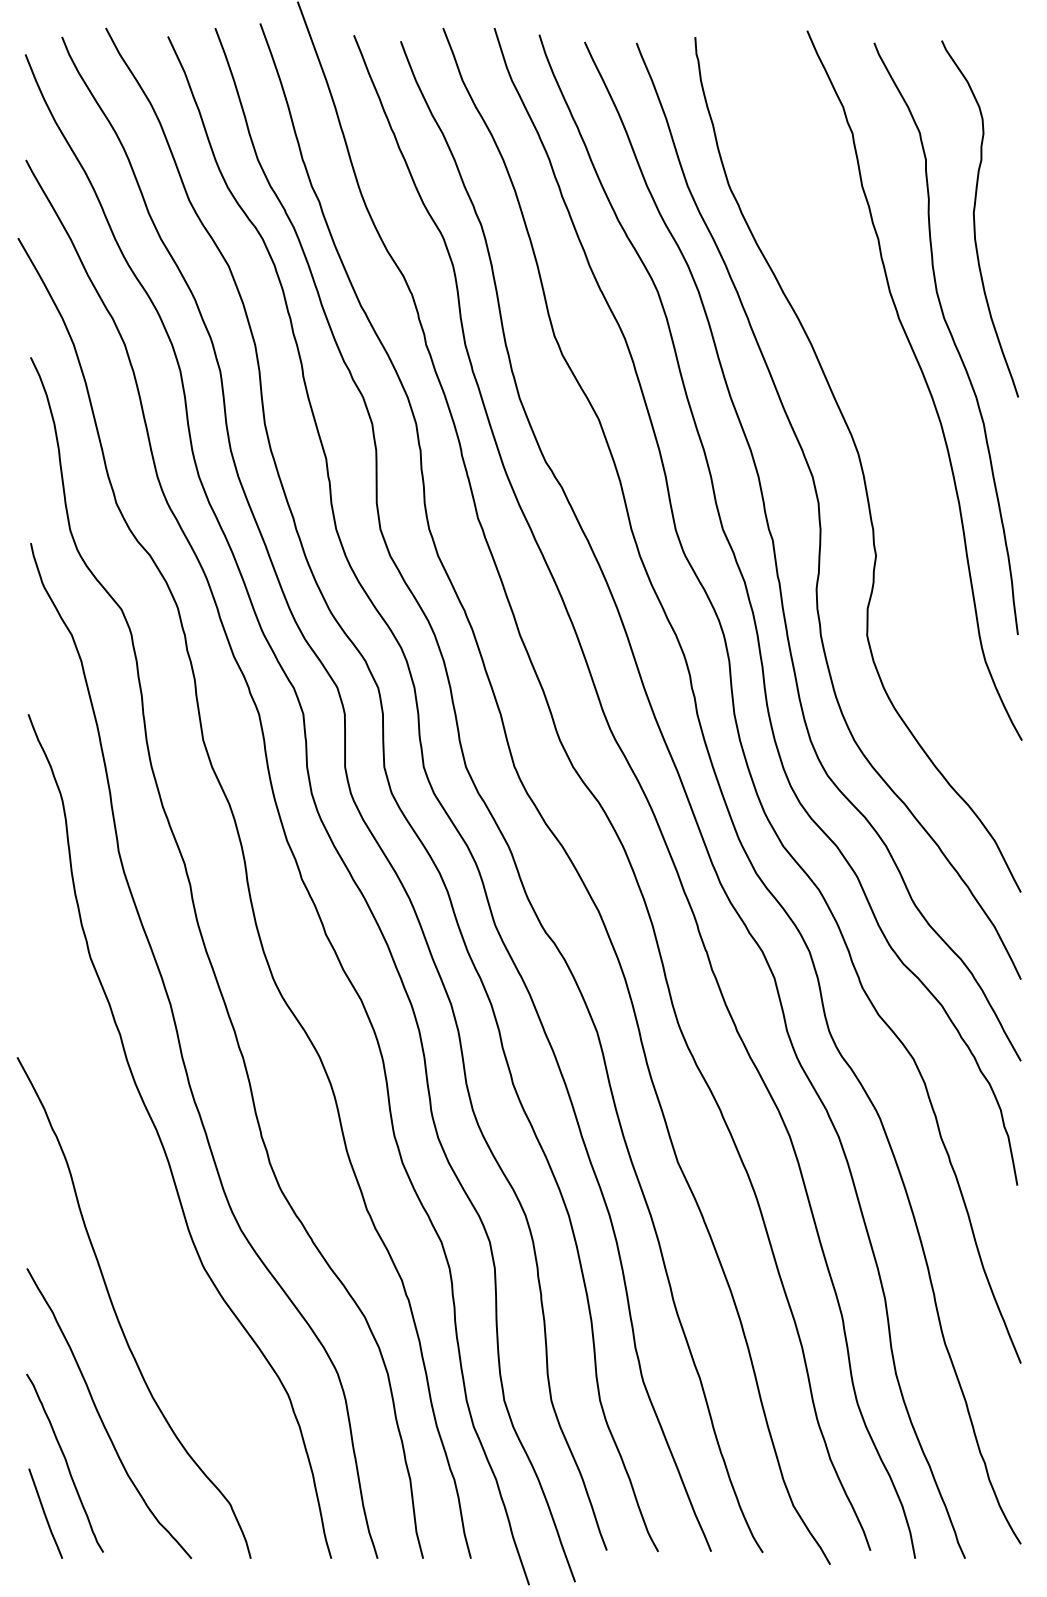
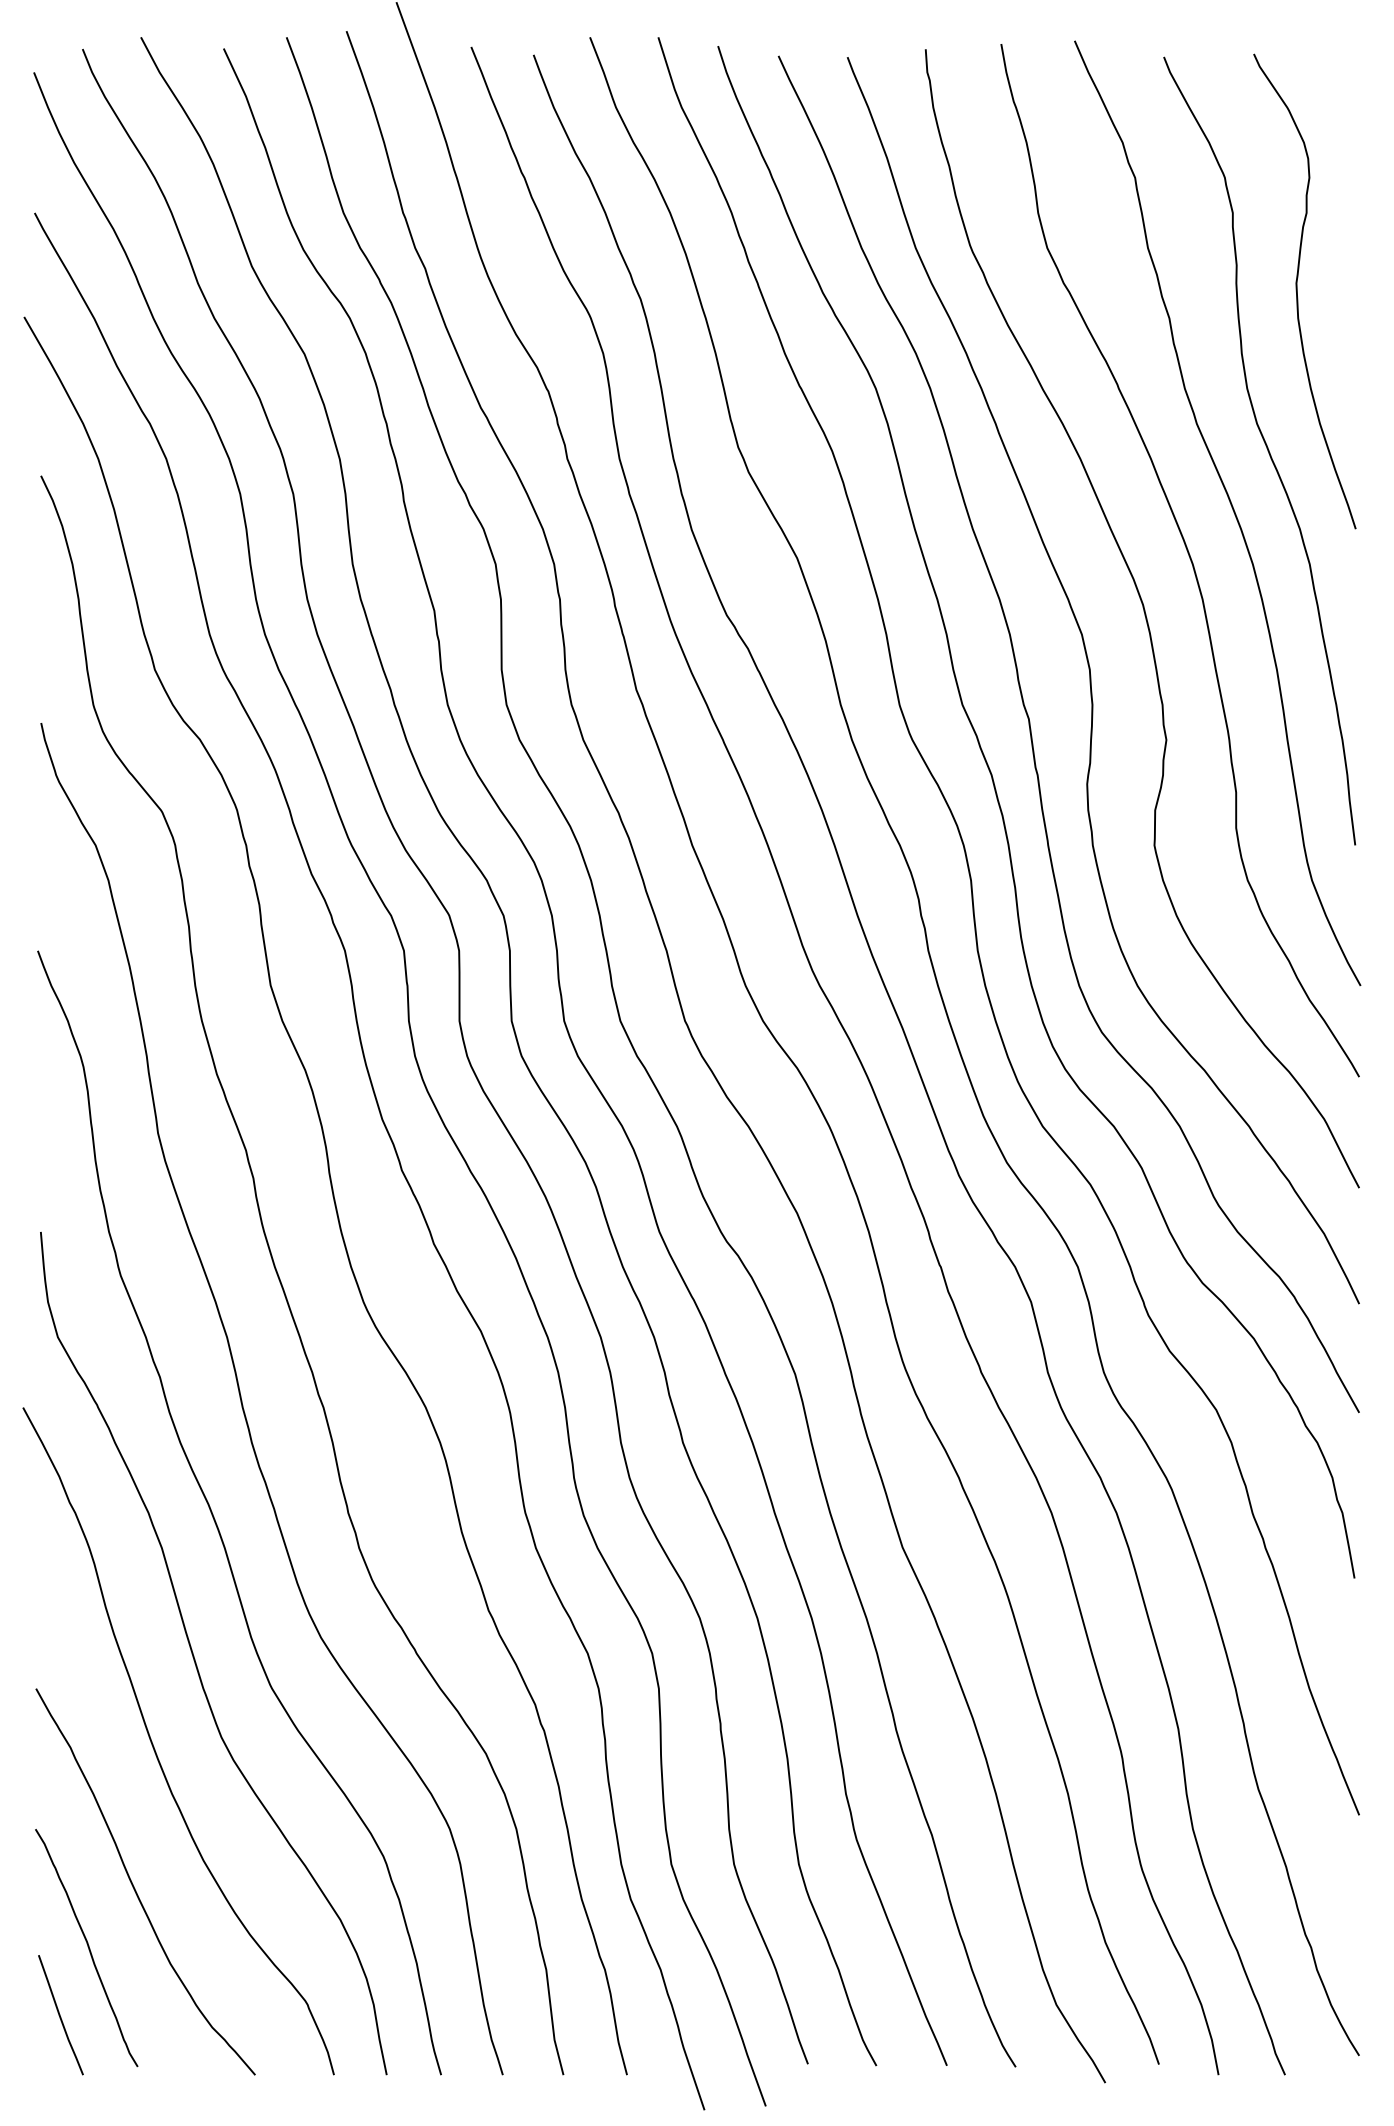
curve: (892, 418) -> (1188, 557), added
curve: (146, 1244) -> (195, 1656), added

